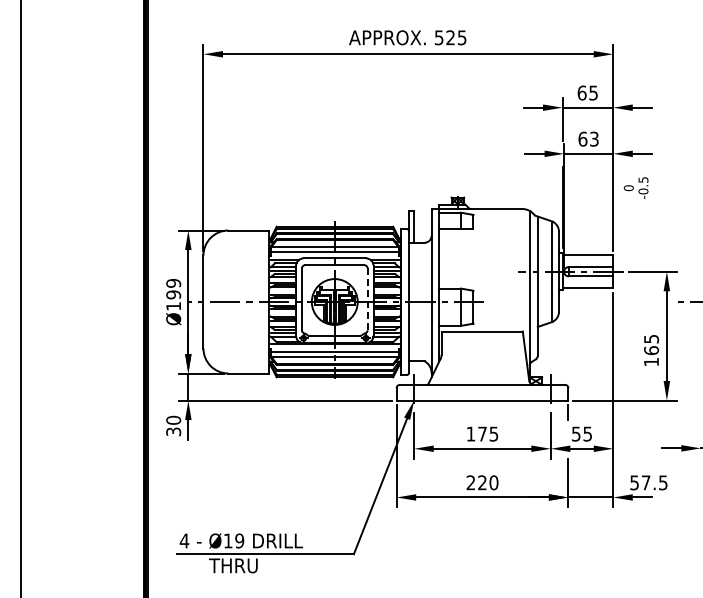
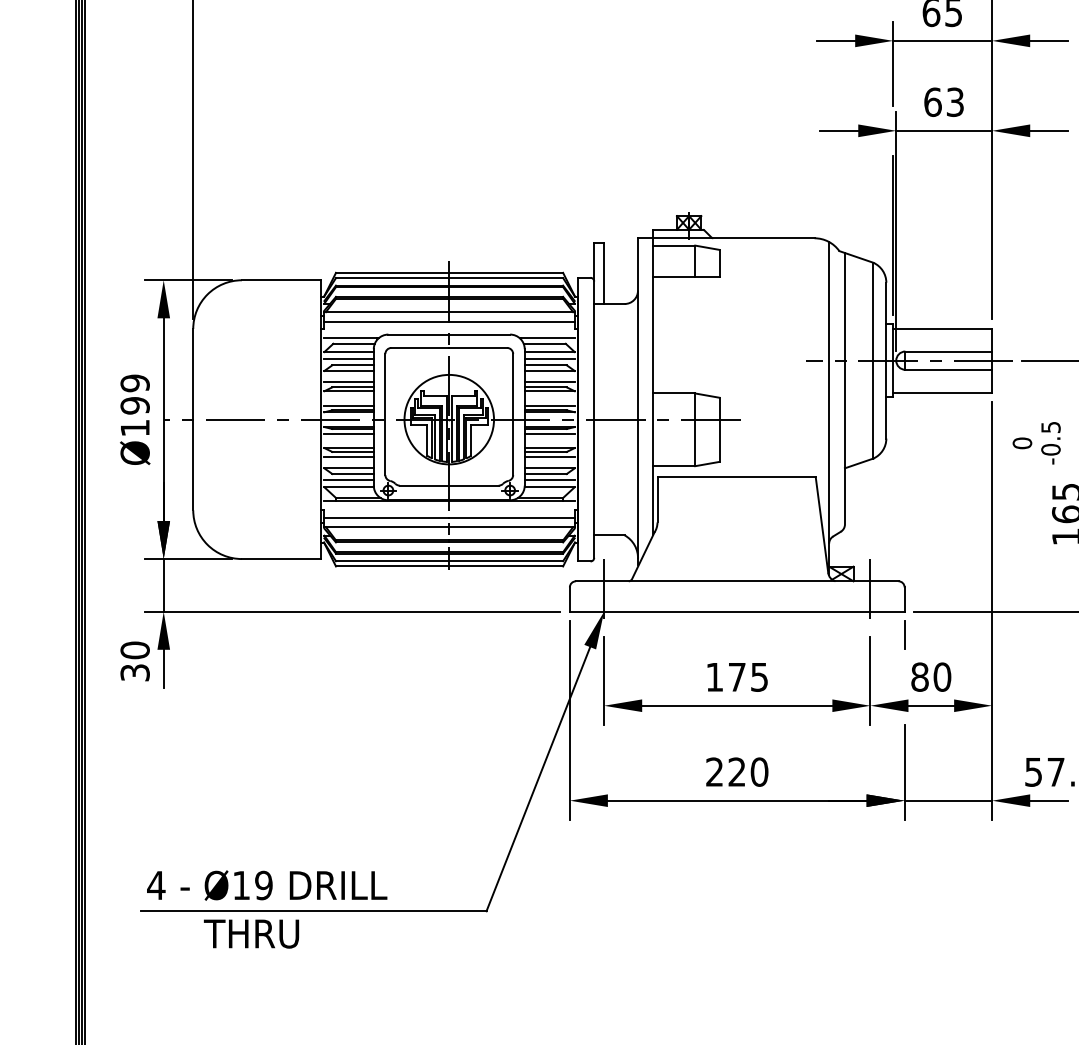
text: (635, 187) -> (1035, 442), moved
line: (367, 298) -> (513, 412), dashed -> solid
text: (581, 433) -> (930, 675), 55 -> 80

